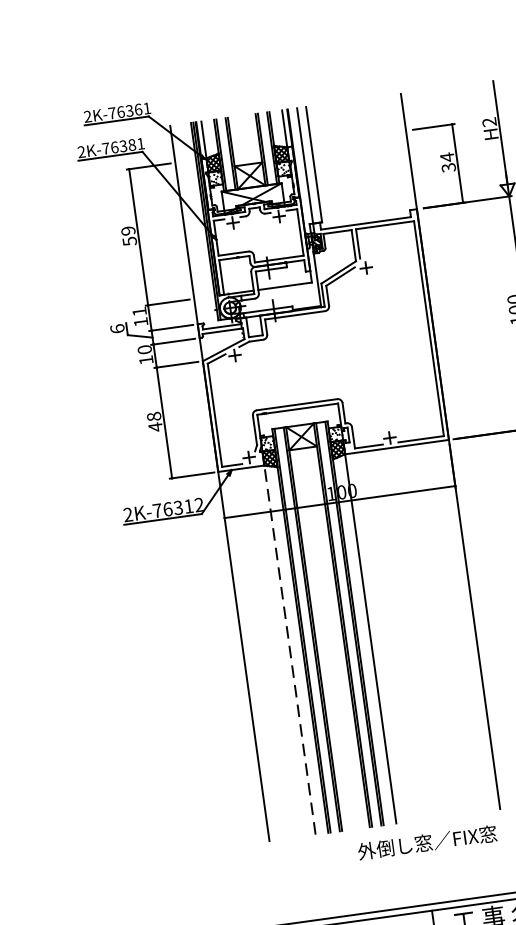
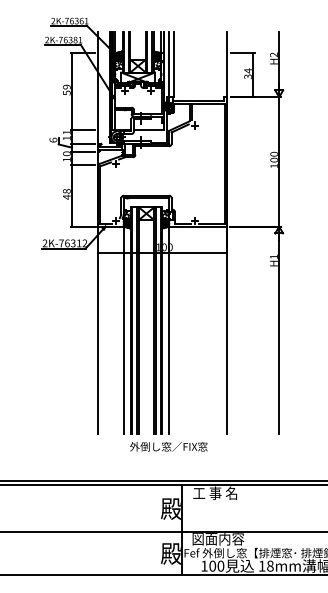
line: (289, 650) -> (123, 330), dashed -> solid
text: (426, 842) -> (168, 446), moved

